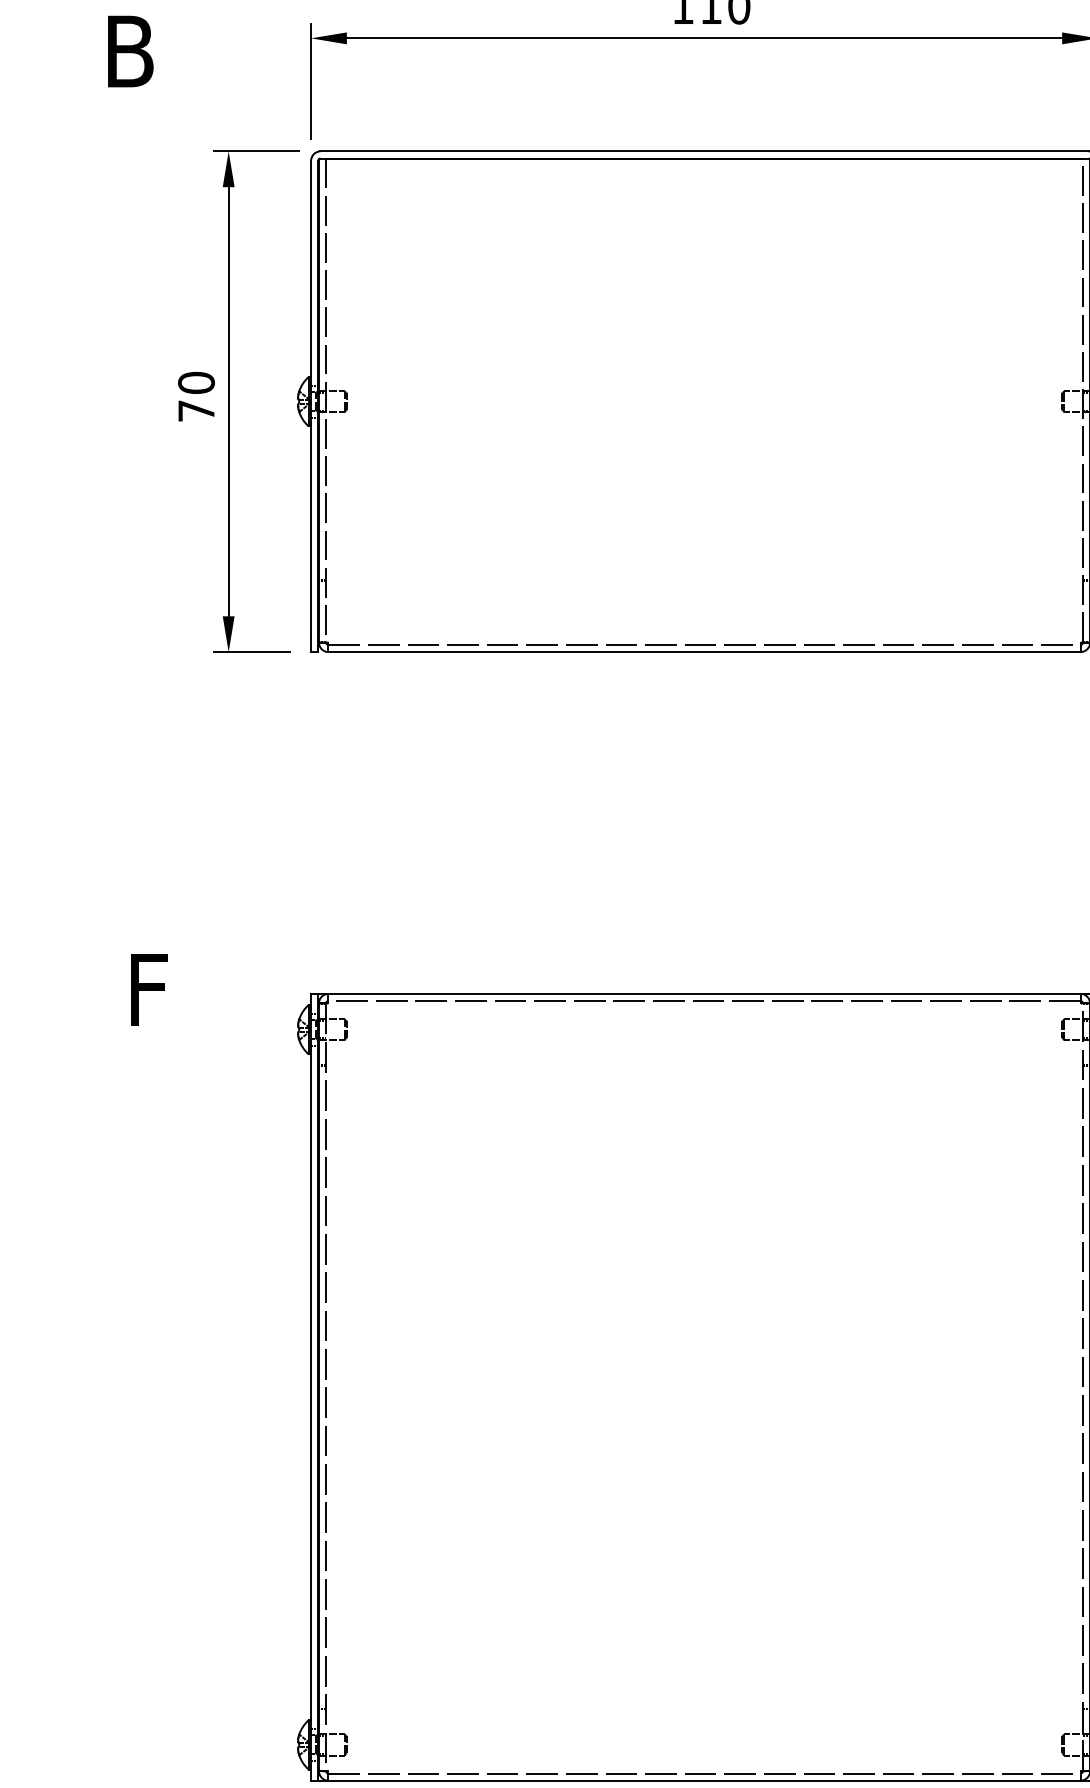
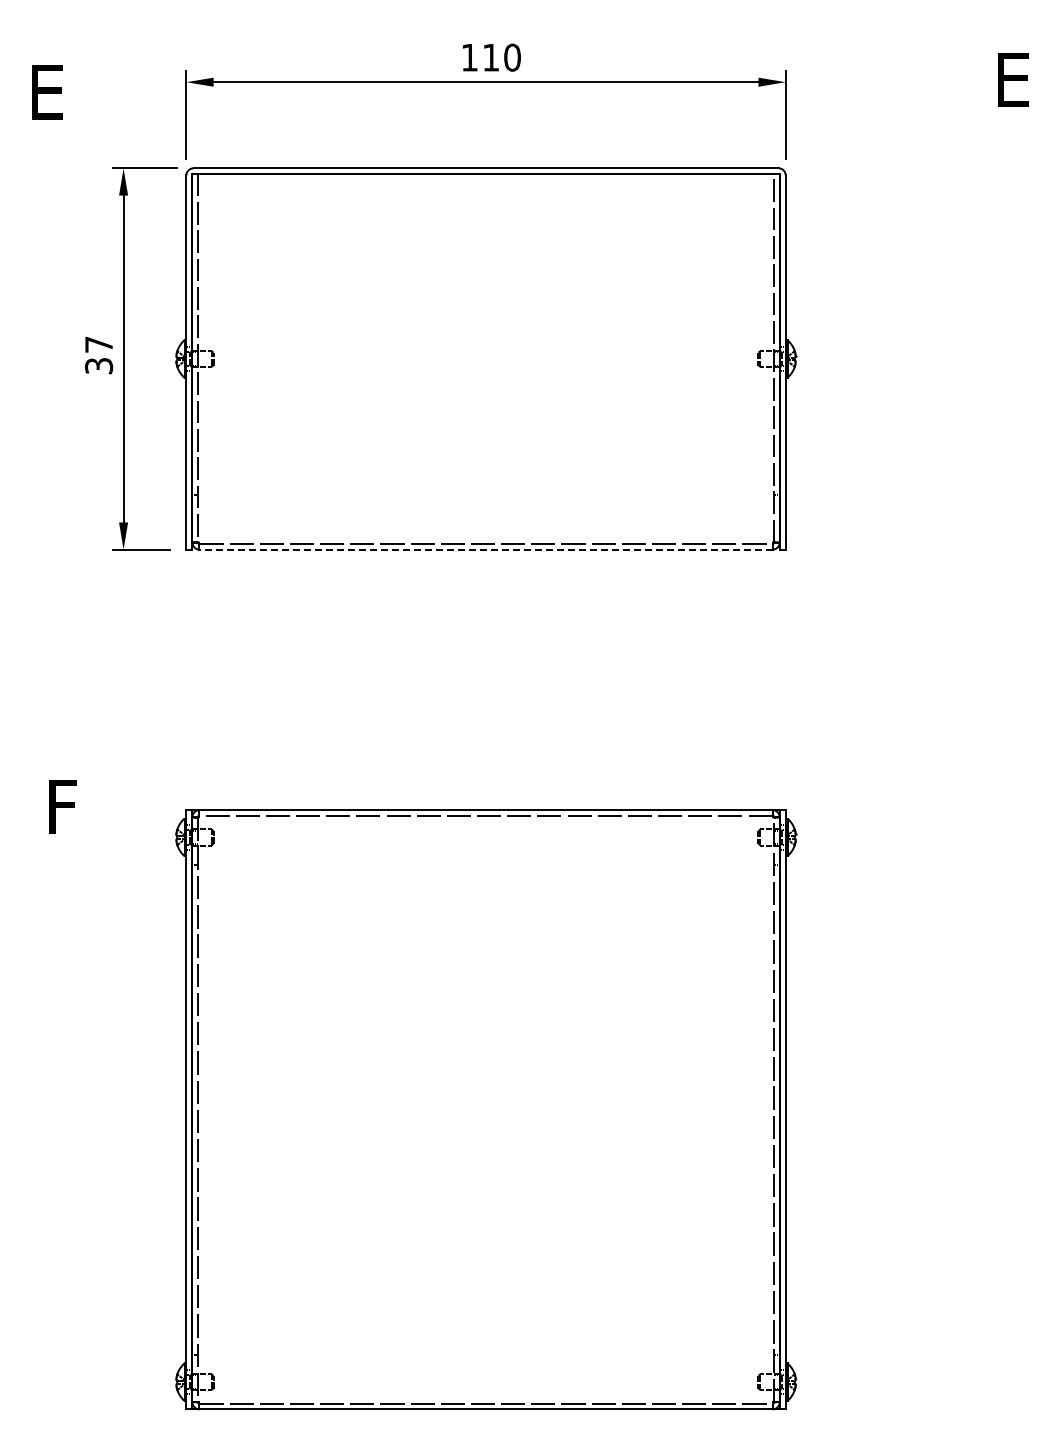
text: (130, 51) -> (48, 92), B -> E
text: (197, 397) -> (99, 355), 70 -> 37
line: (705, 651) -> (486, 549), solid -> dashed

